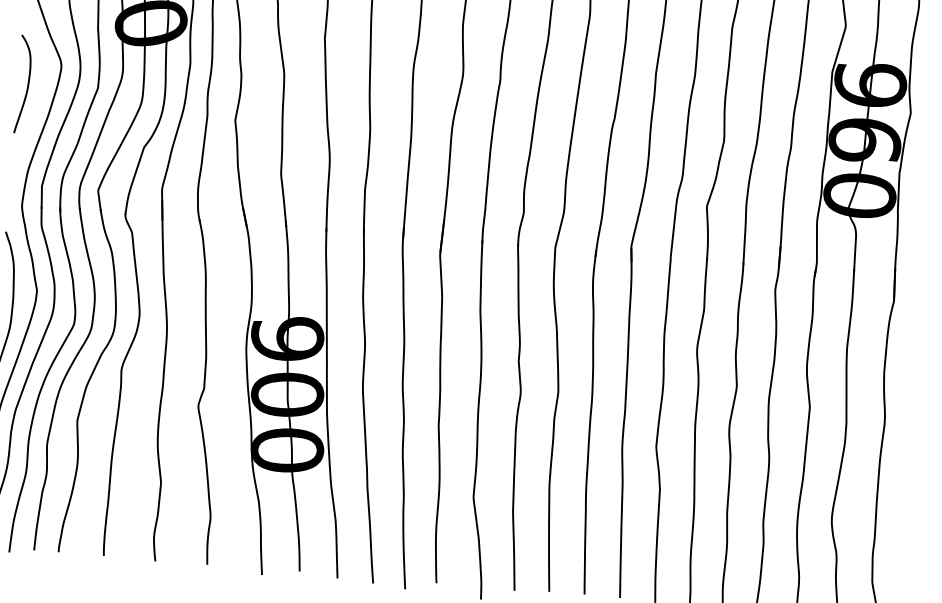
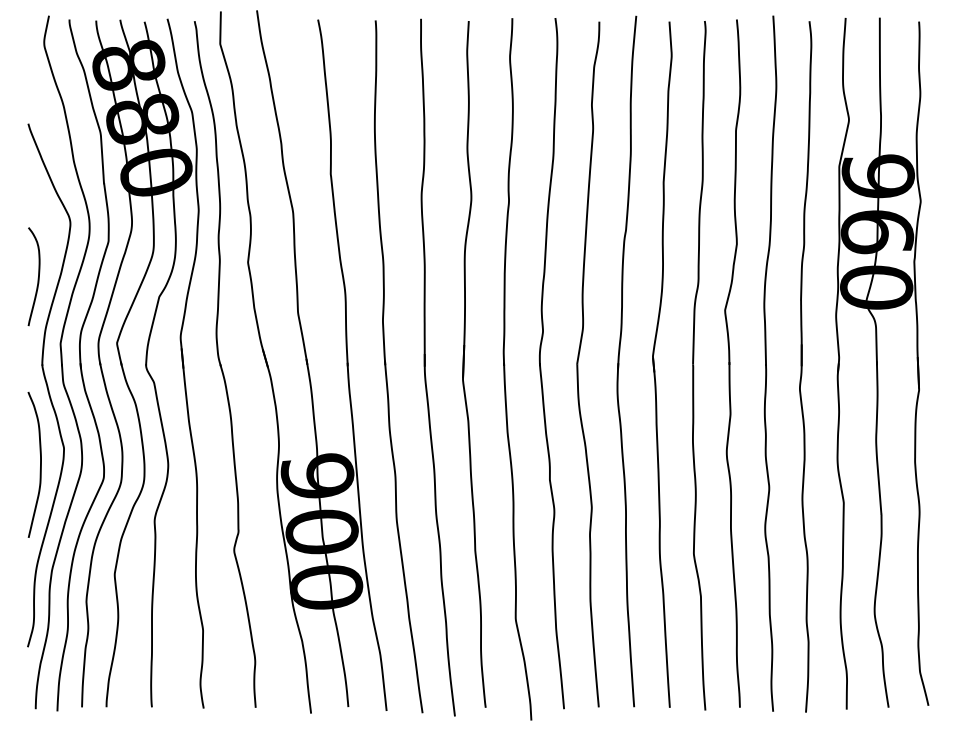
curve: (26, 86) -> (37, 278), moved

